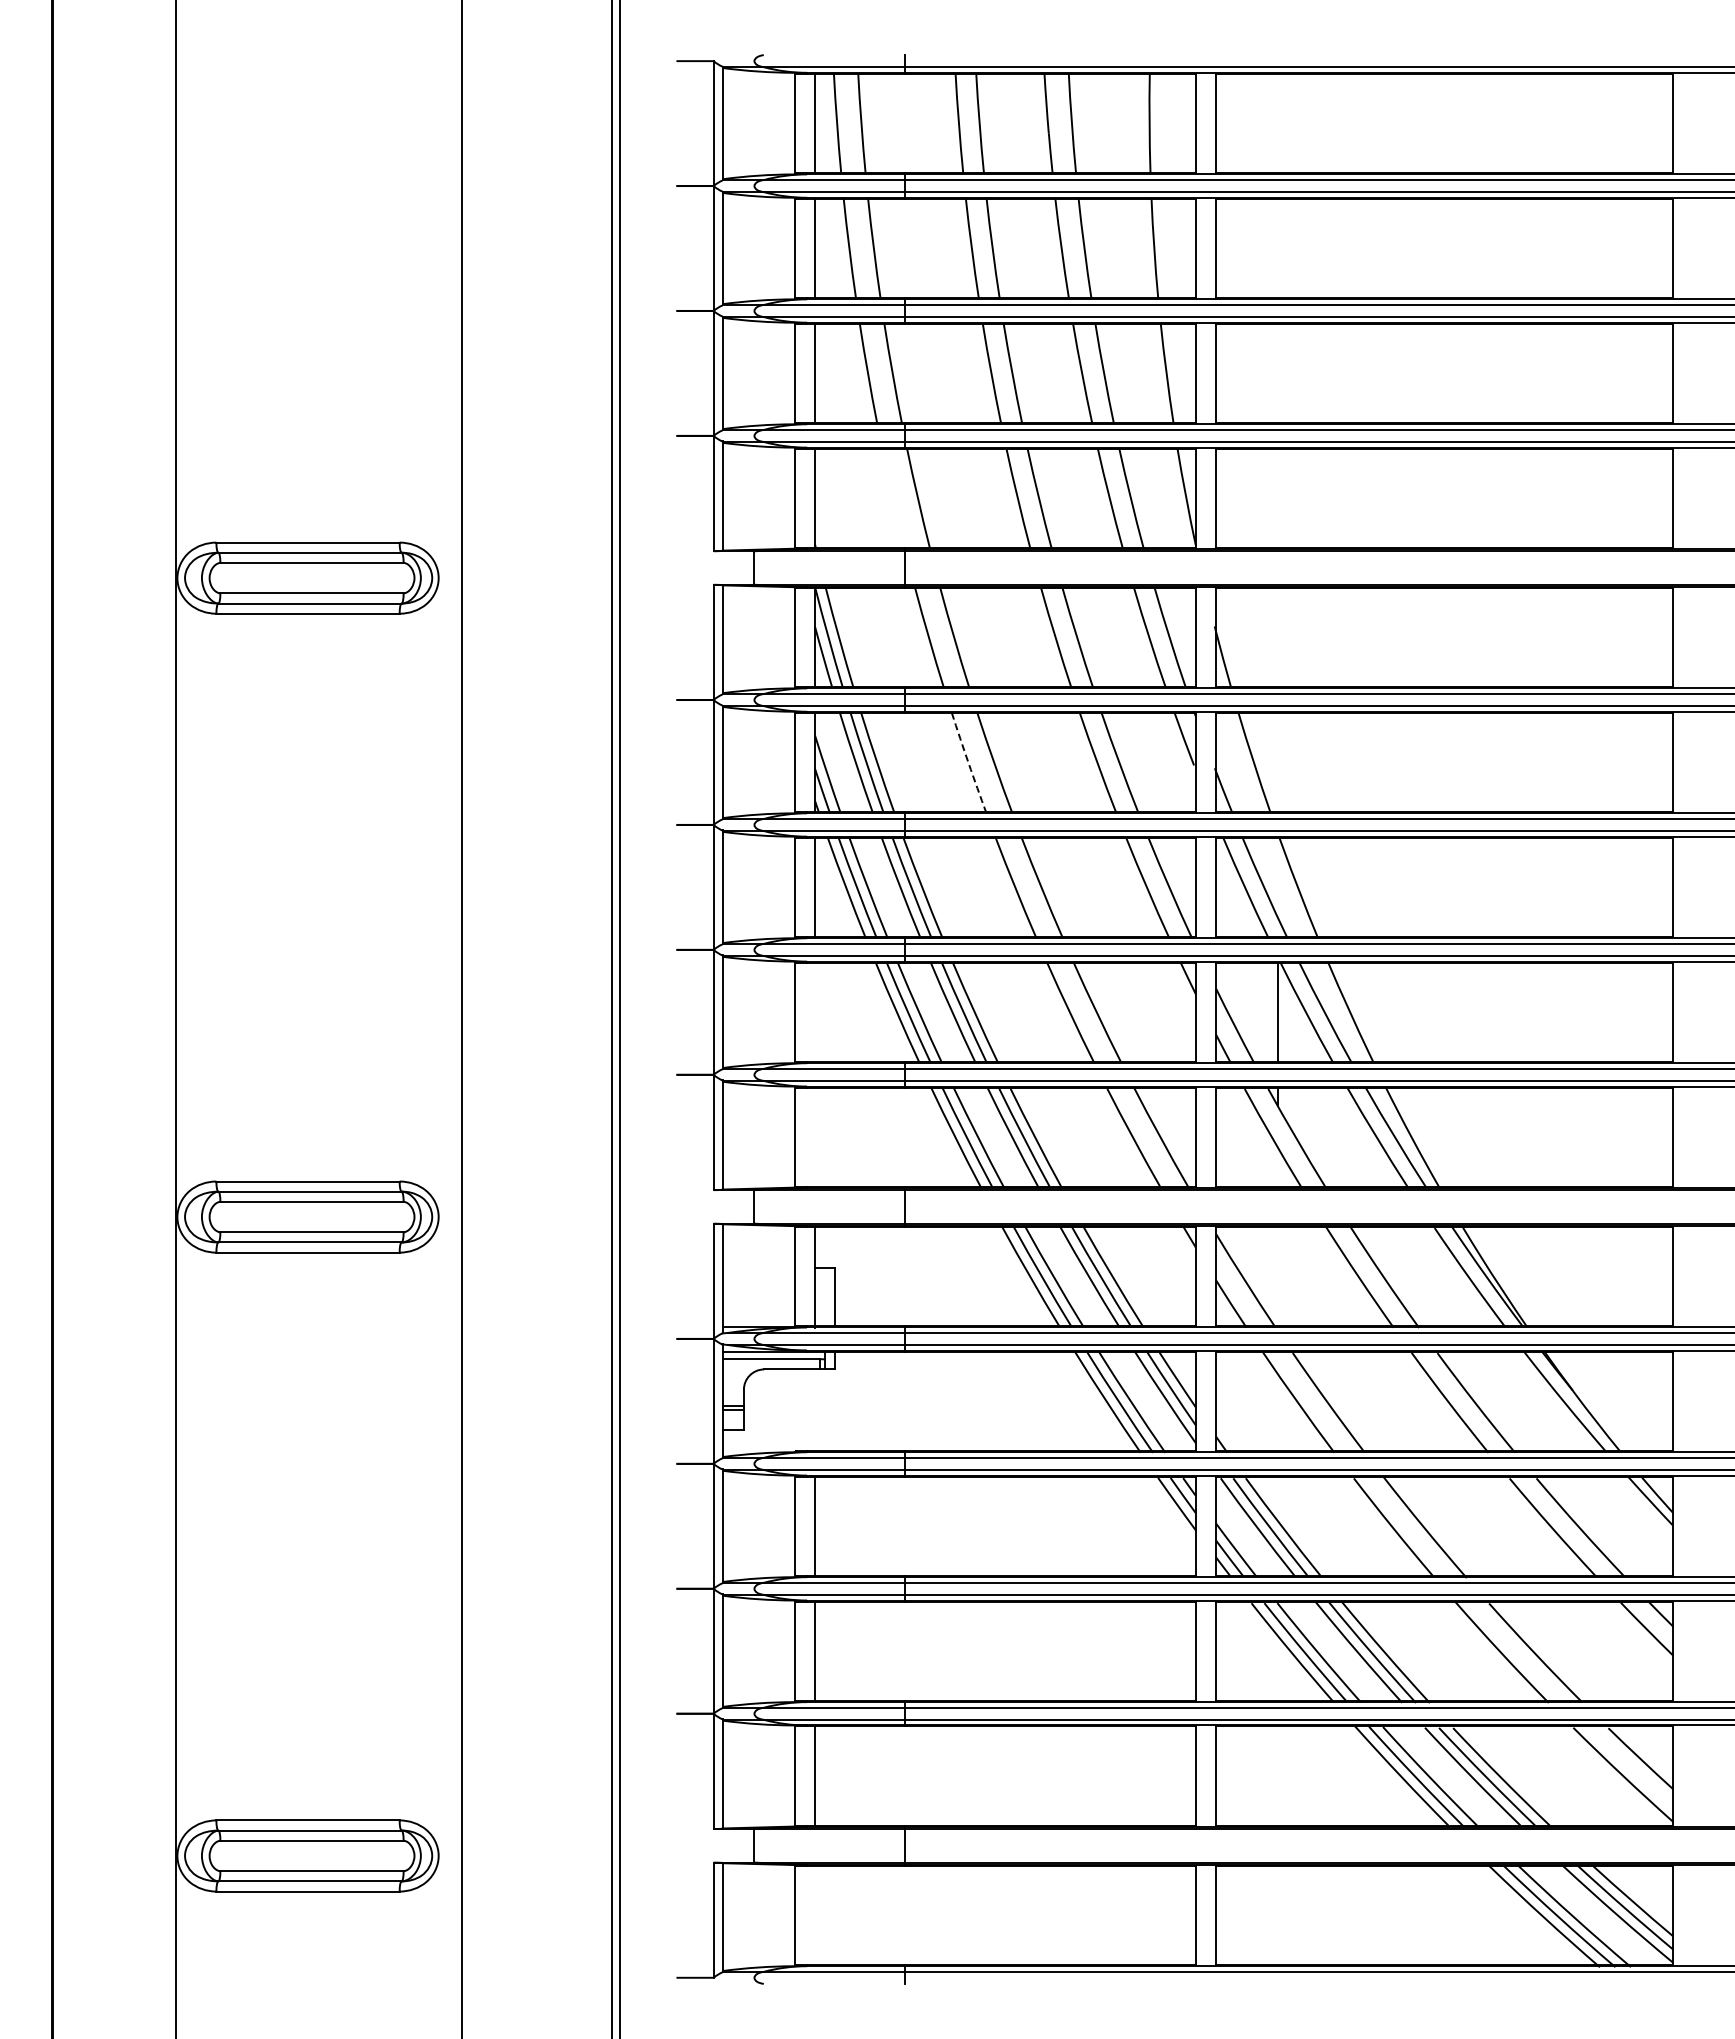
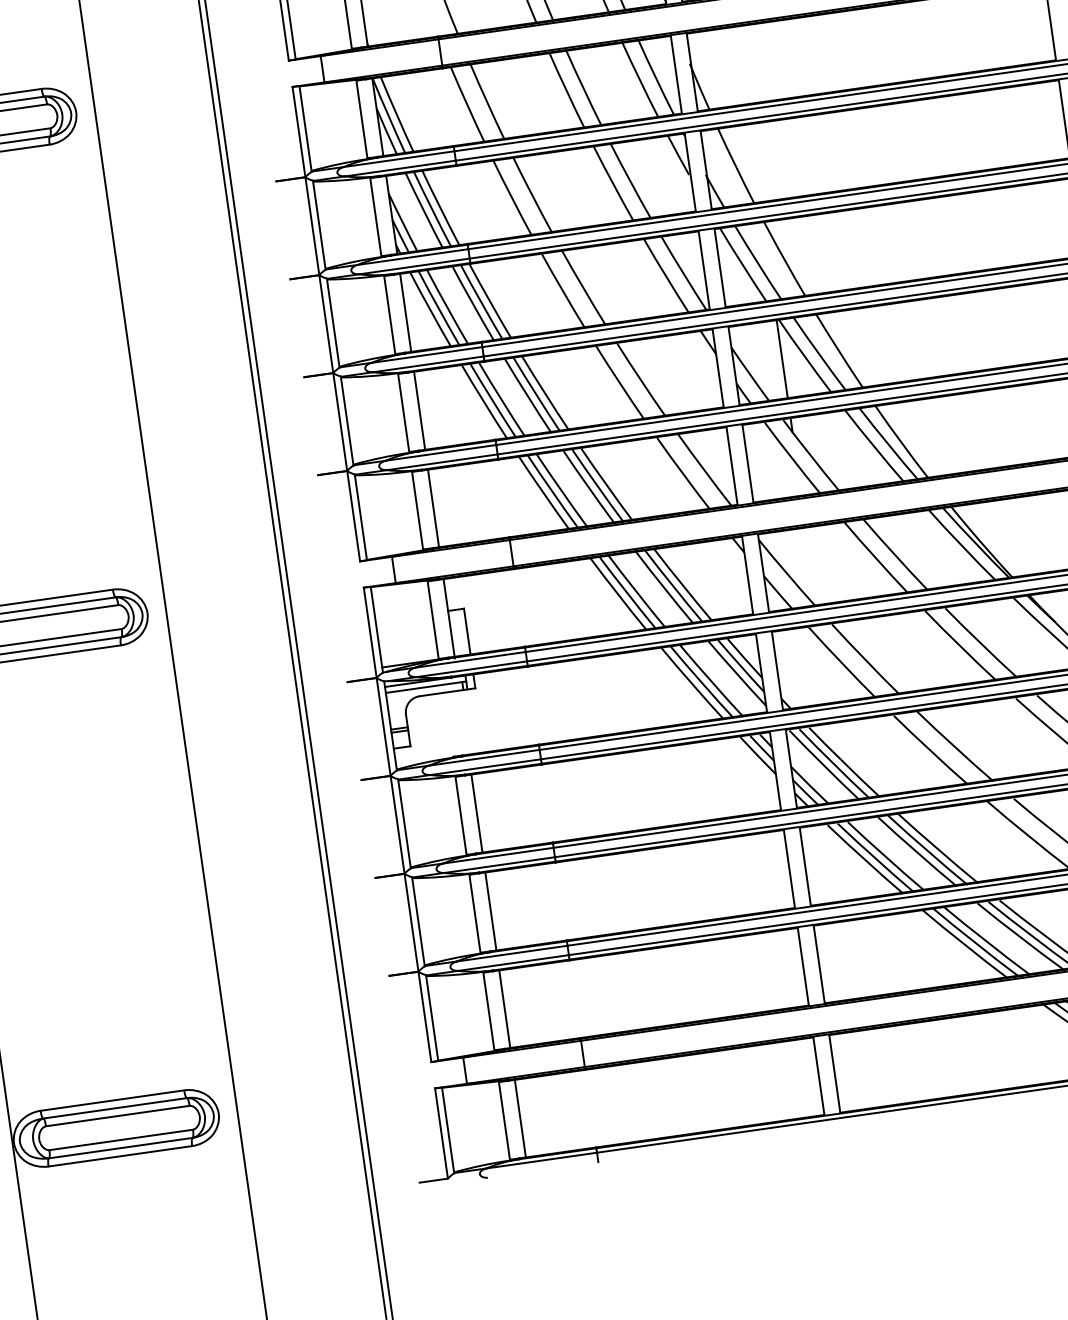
arc: (968, 763) -> (512, 198), dashed -> solid
line: (815, 1012) -> (420, 410), added
line: (815, 1136) -> (433, 507), added
line: (815, 1915) -> (520, 1118), added

